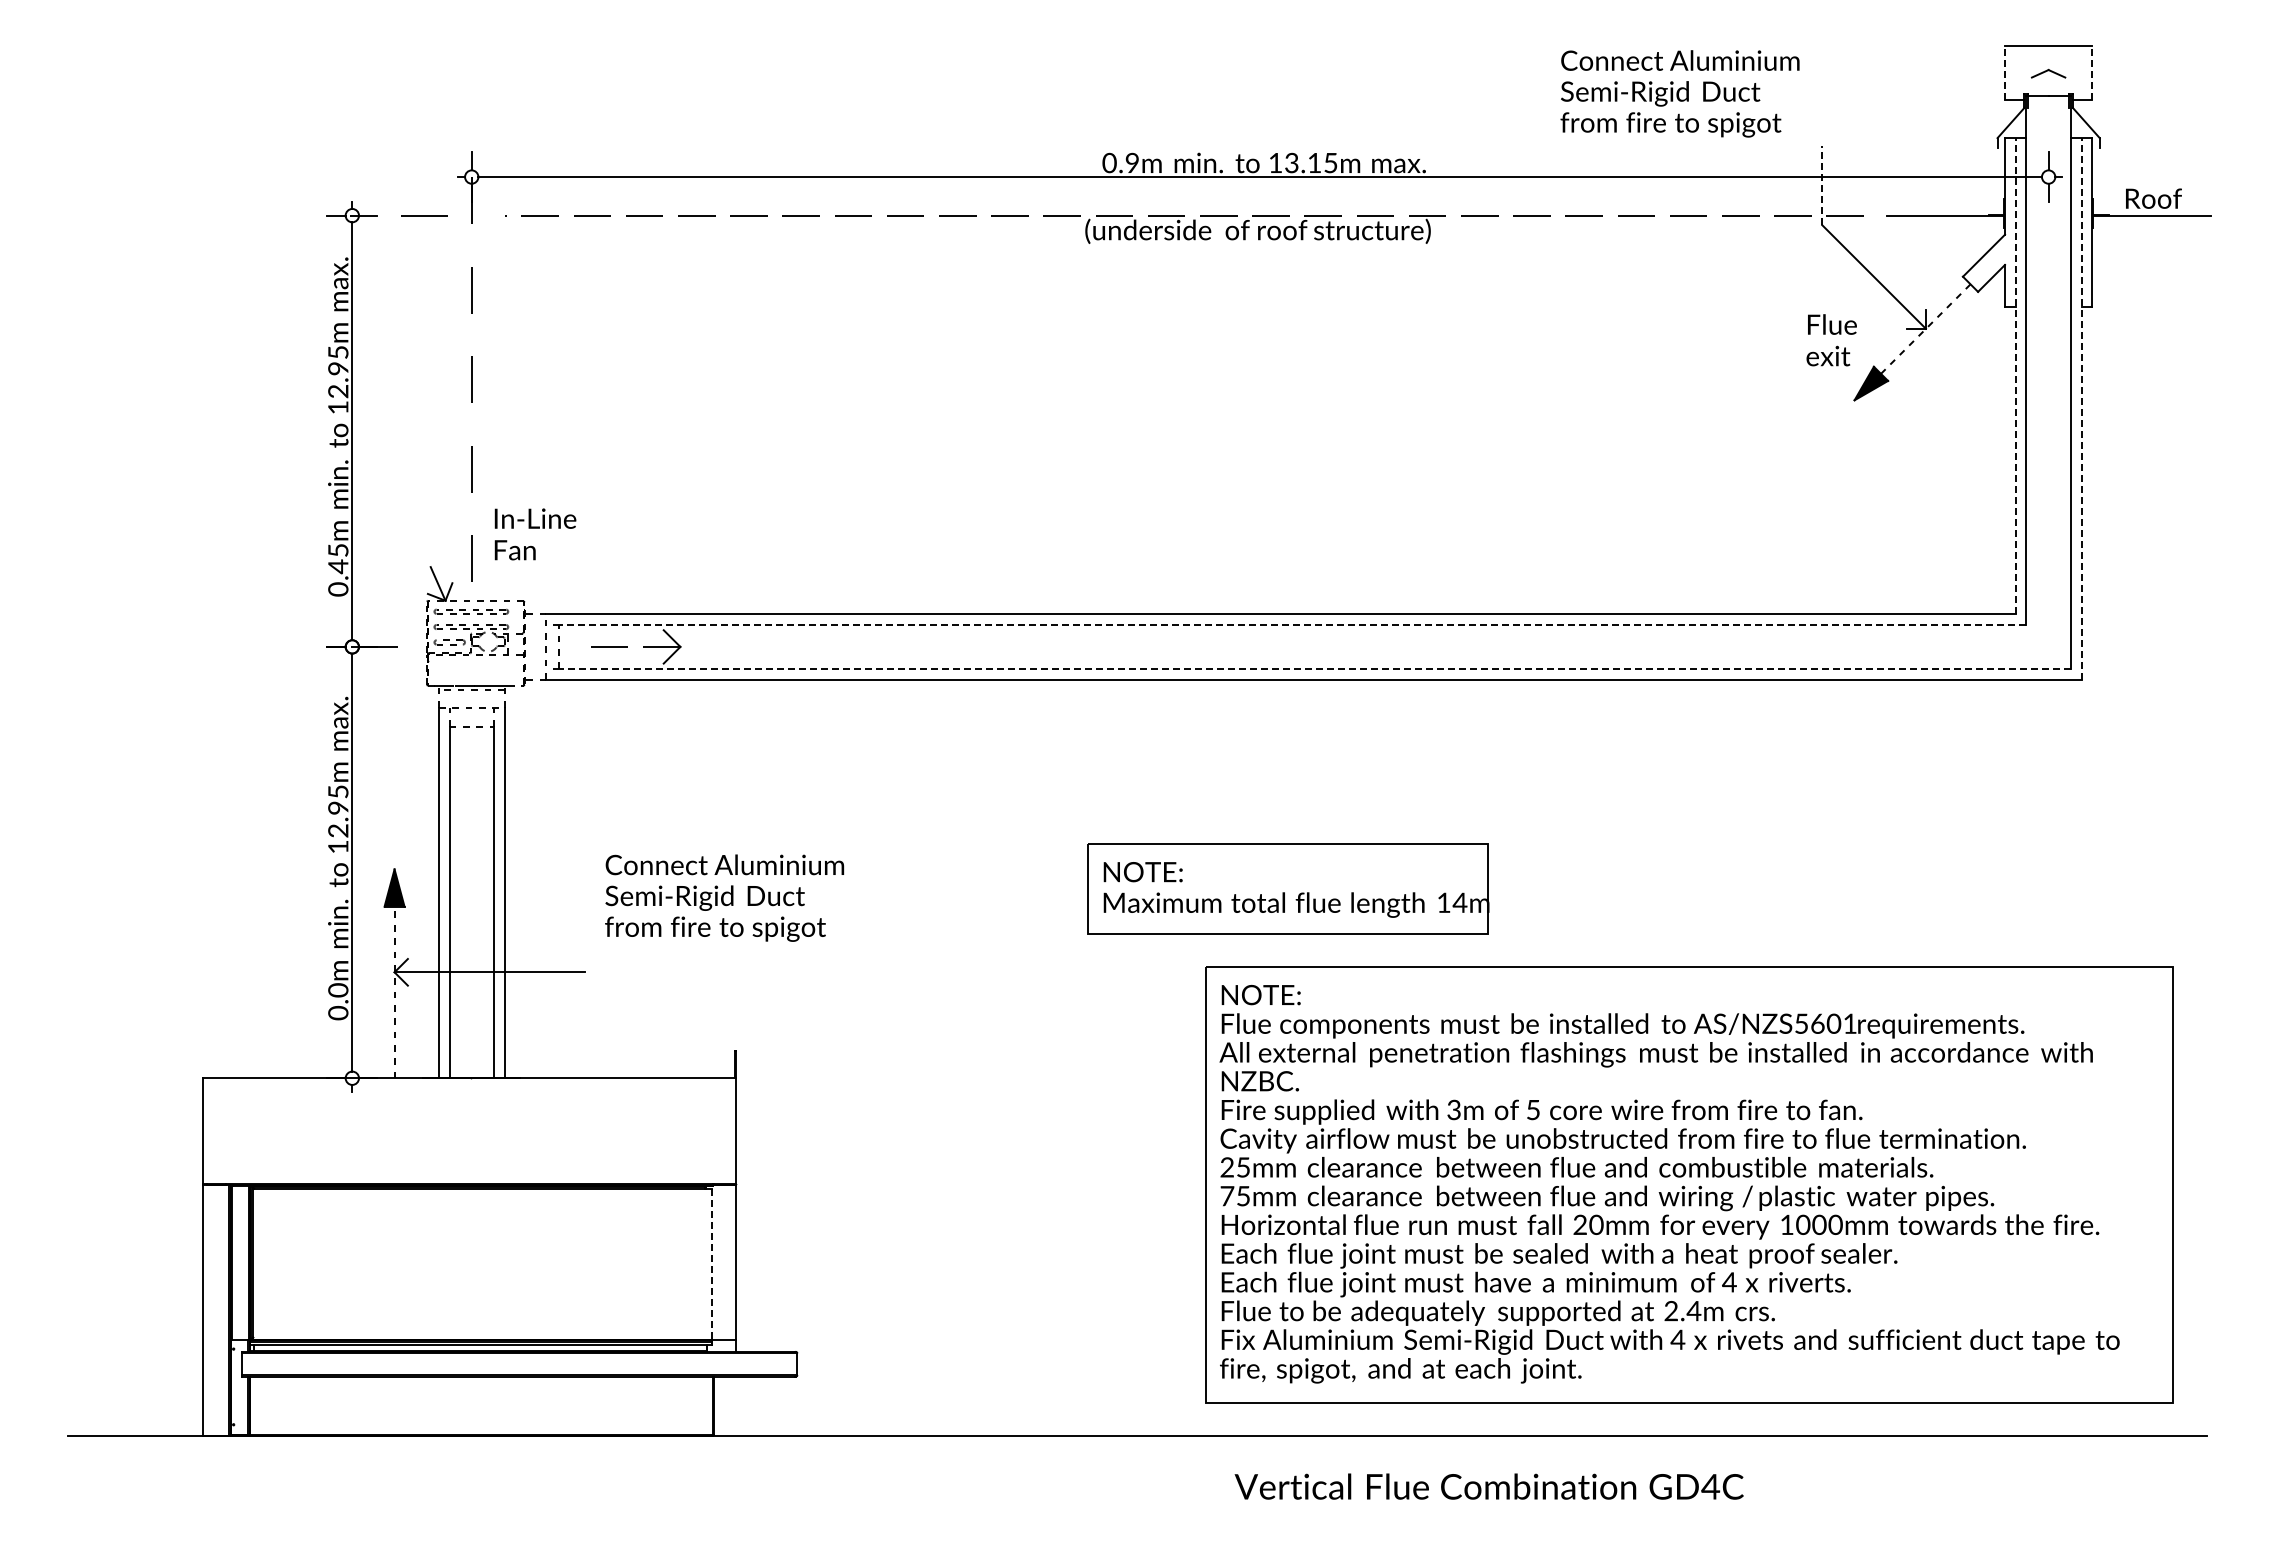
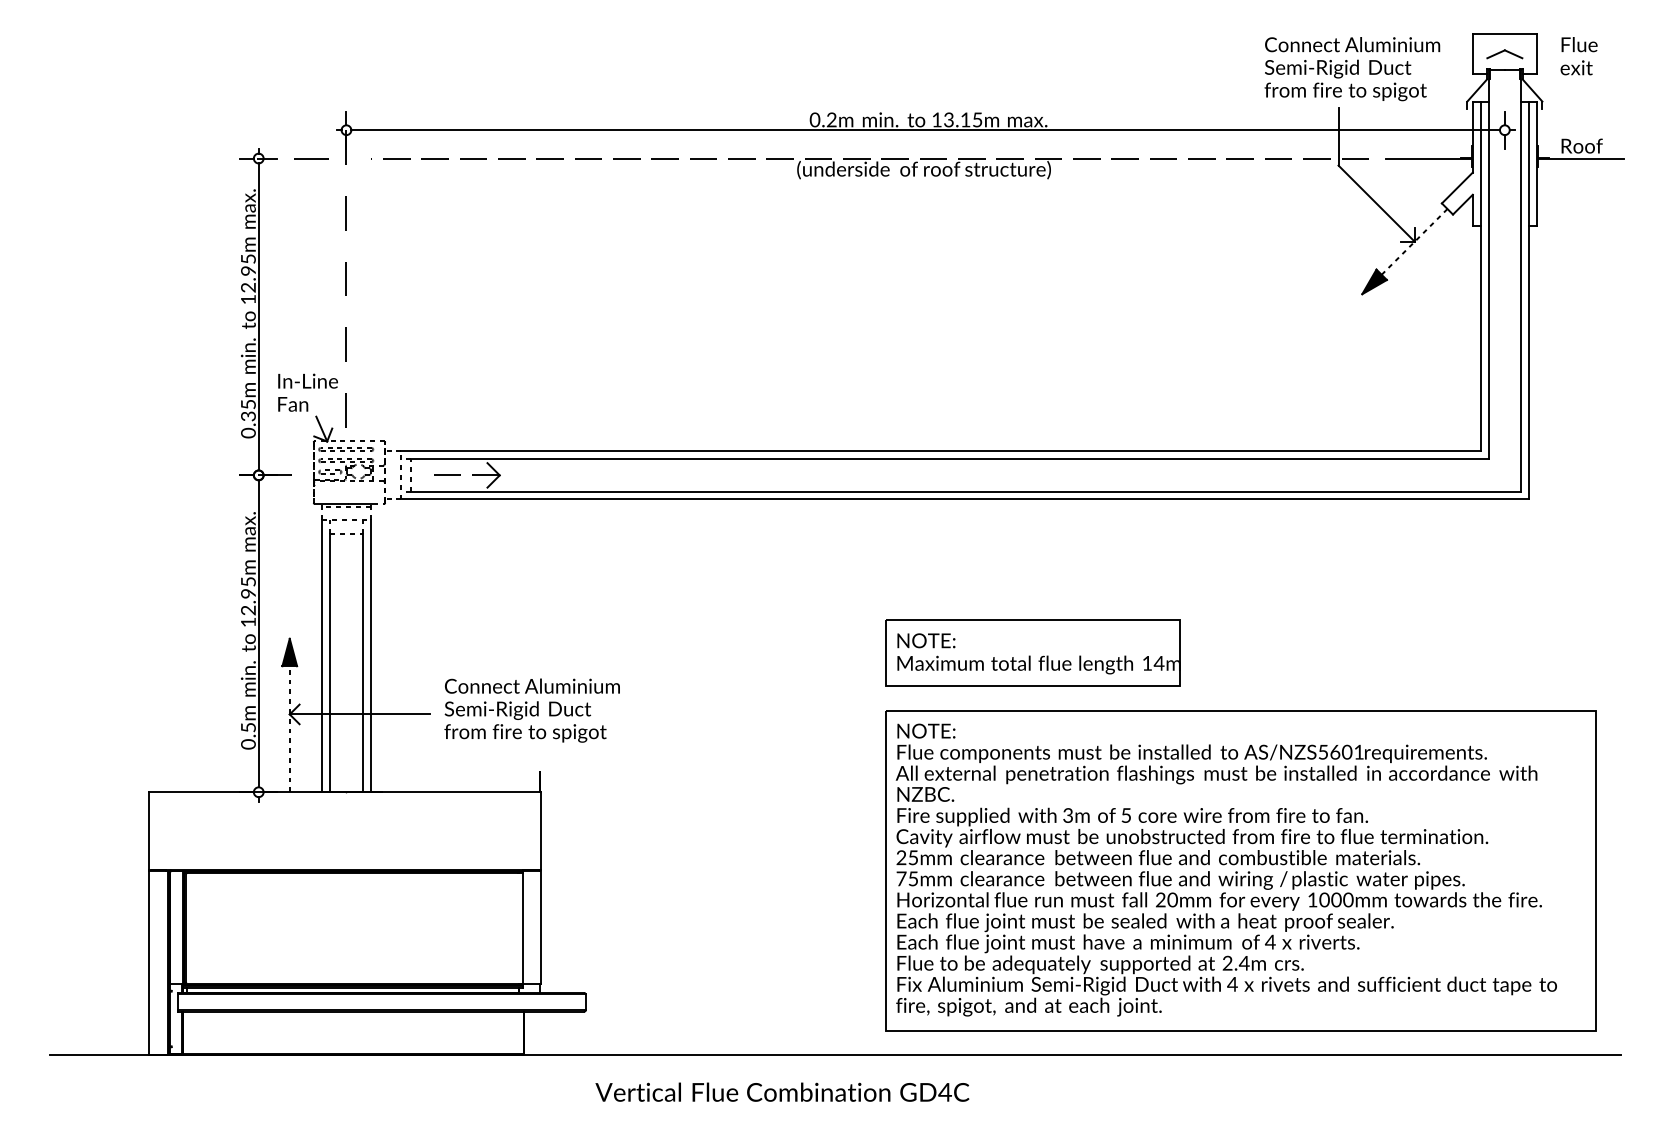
line: (2005, 72) -> (1473, 53), dashed -> solid
line: (2092, 72) -> (1537, 53), dashed -> solid
part: (2048, 73) -> (1504, 54), size x1.43
text: (1679, 93) -> (1351, 68), moved
text: (1131, 162) -> (831, 119), 0.9m -> 0.2m
line: (1822, 185) -> (1338, 136), dashed -> solid
text: (1831, 340) -> (1578, 56), moved
line: (2015, 375) -> (1480, 275), dashed -> solid
line: (2081, 408) -> (1528, 300), dashed -> solid
text: (535, 534) -> (308, 392), moved
text: (338, 566) -> (248, 416), 0.45m -> 0.35m
line: (1292, 624) -> (949, 458), dashed -> solid
line: (1315, 669) -> (966, 491), dashed -> solid
part: (1288, 888) -> (1033, 652), moved
text: (724, 897) -> (532, 710), moved
text: (338, 990) -> (248, 727), 0.0m -> 0.5m
line: (711, 1264) -> (522, 929), dashed -> solid
text: (1488, 1486) -> (781, 1092), moved

